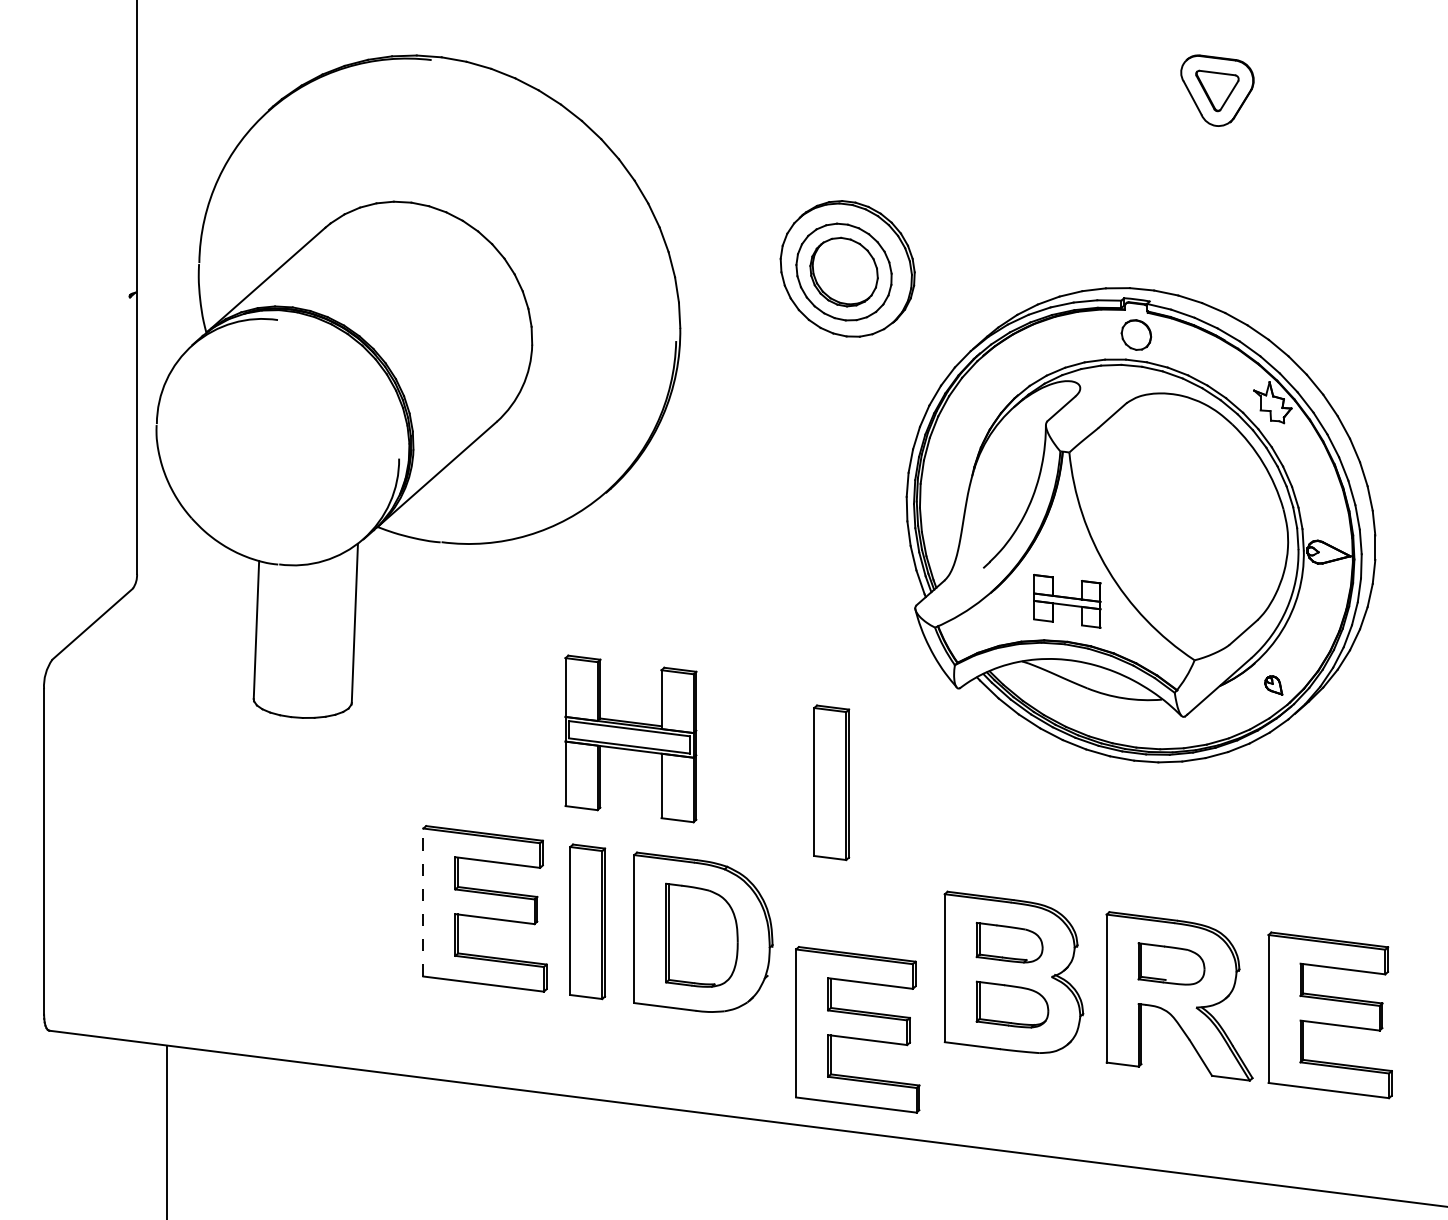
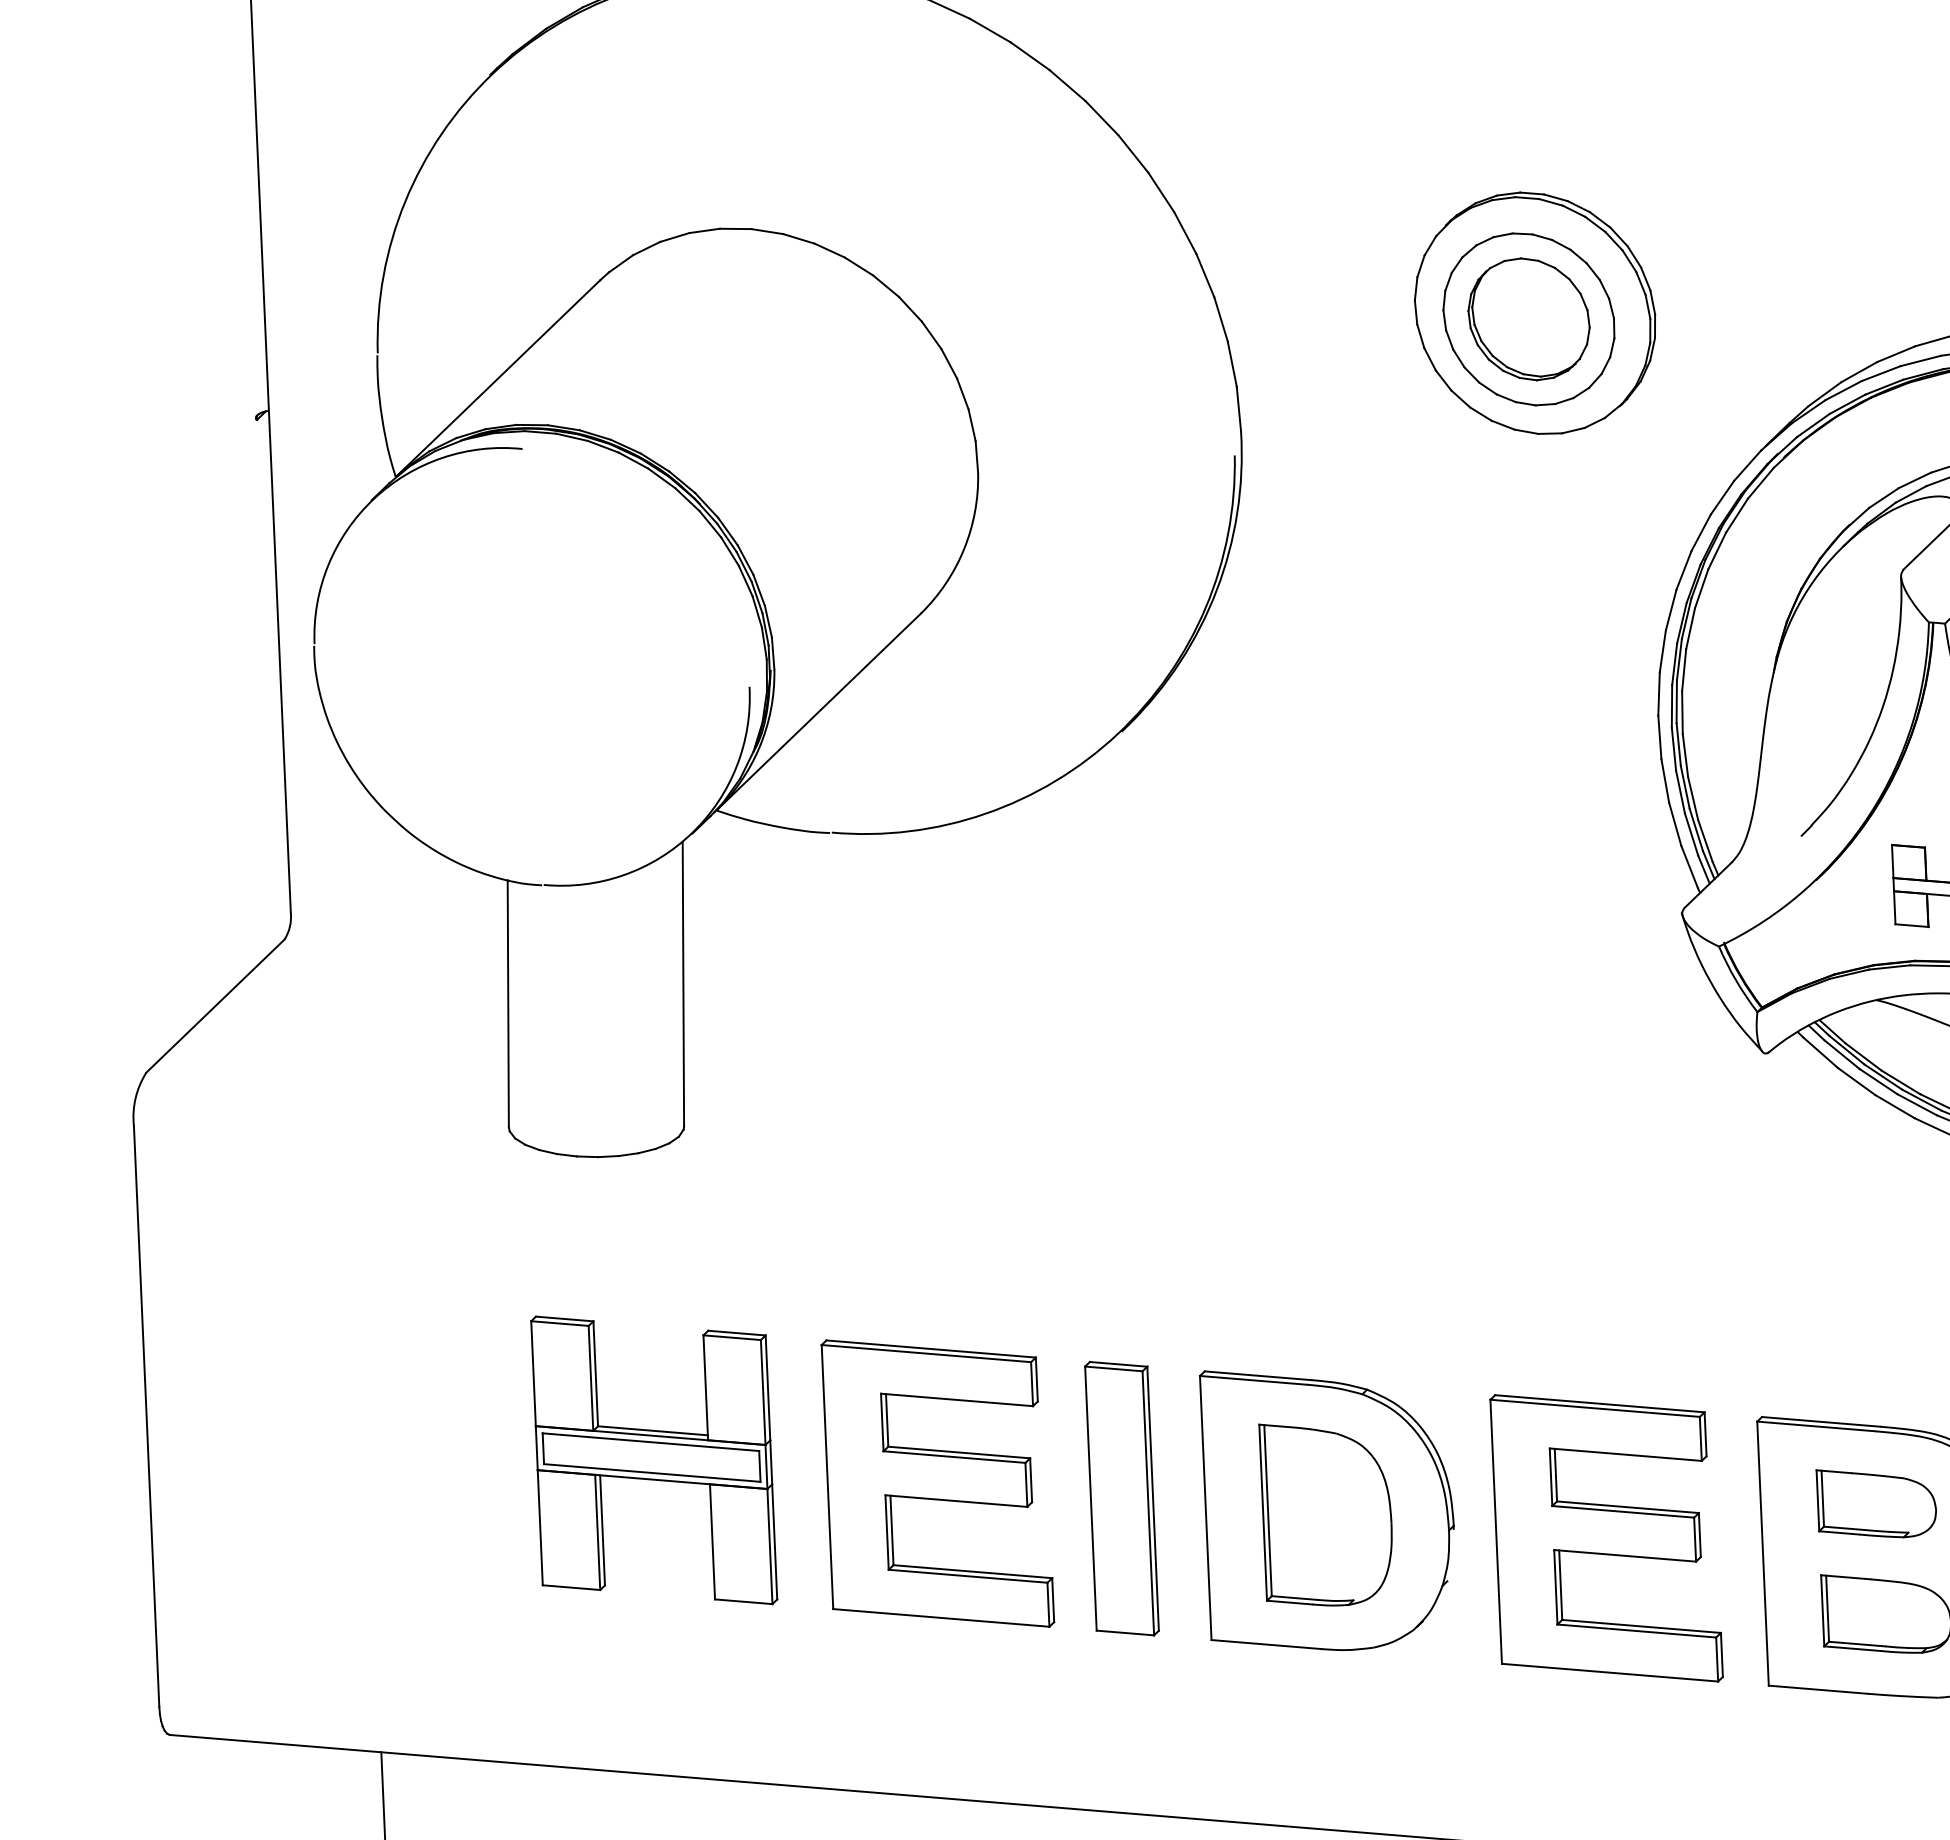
part: (630, 738) -> (653, 1459), moved
part: (831, 782) -> (1546, 1231), removed
line: (423, 902) -> (827, 1477), dashed -> solid
part: (857, 1029) -> (1606, 1537), moved

